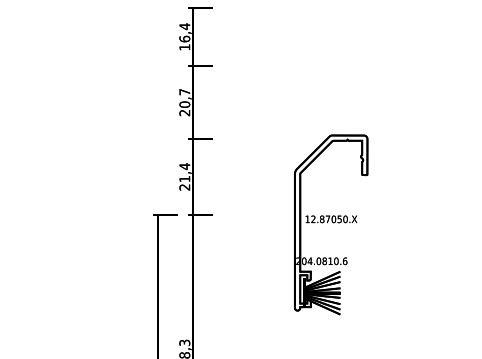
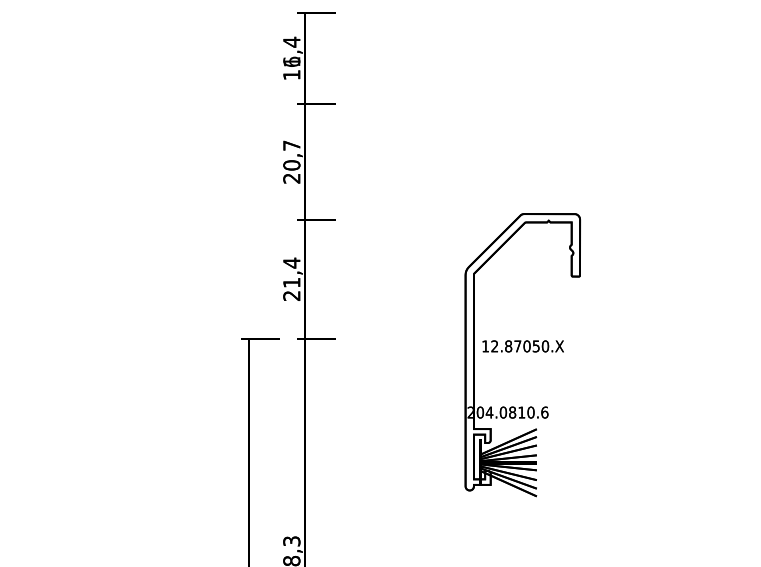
text: (184, 38) -> (291, 60), 16,4 -> 11,4

